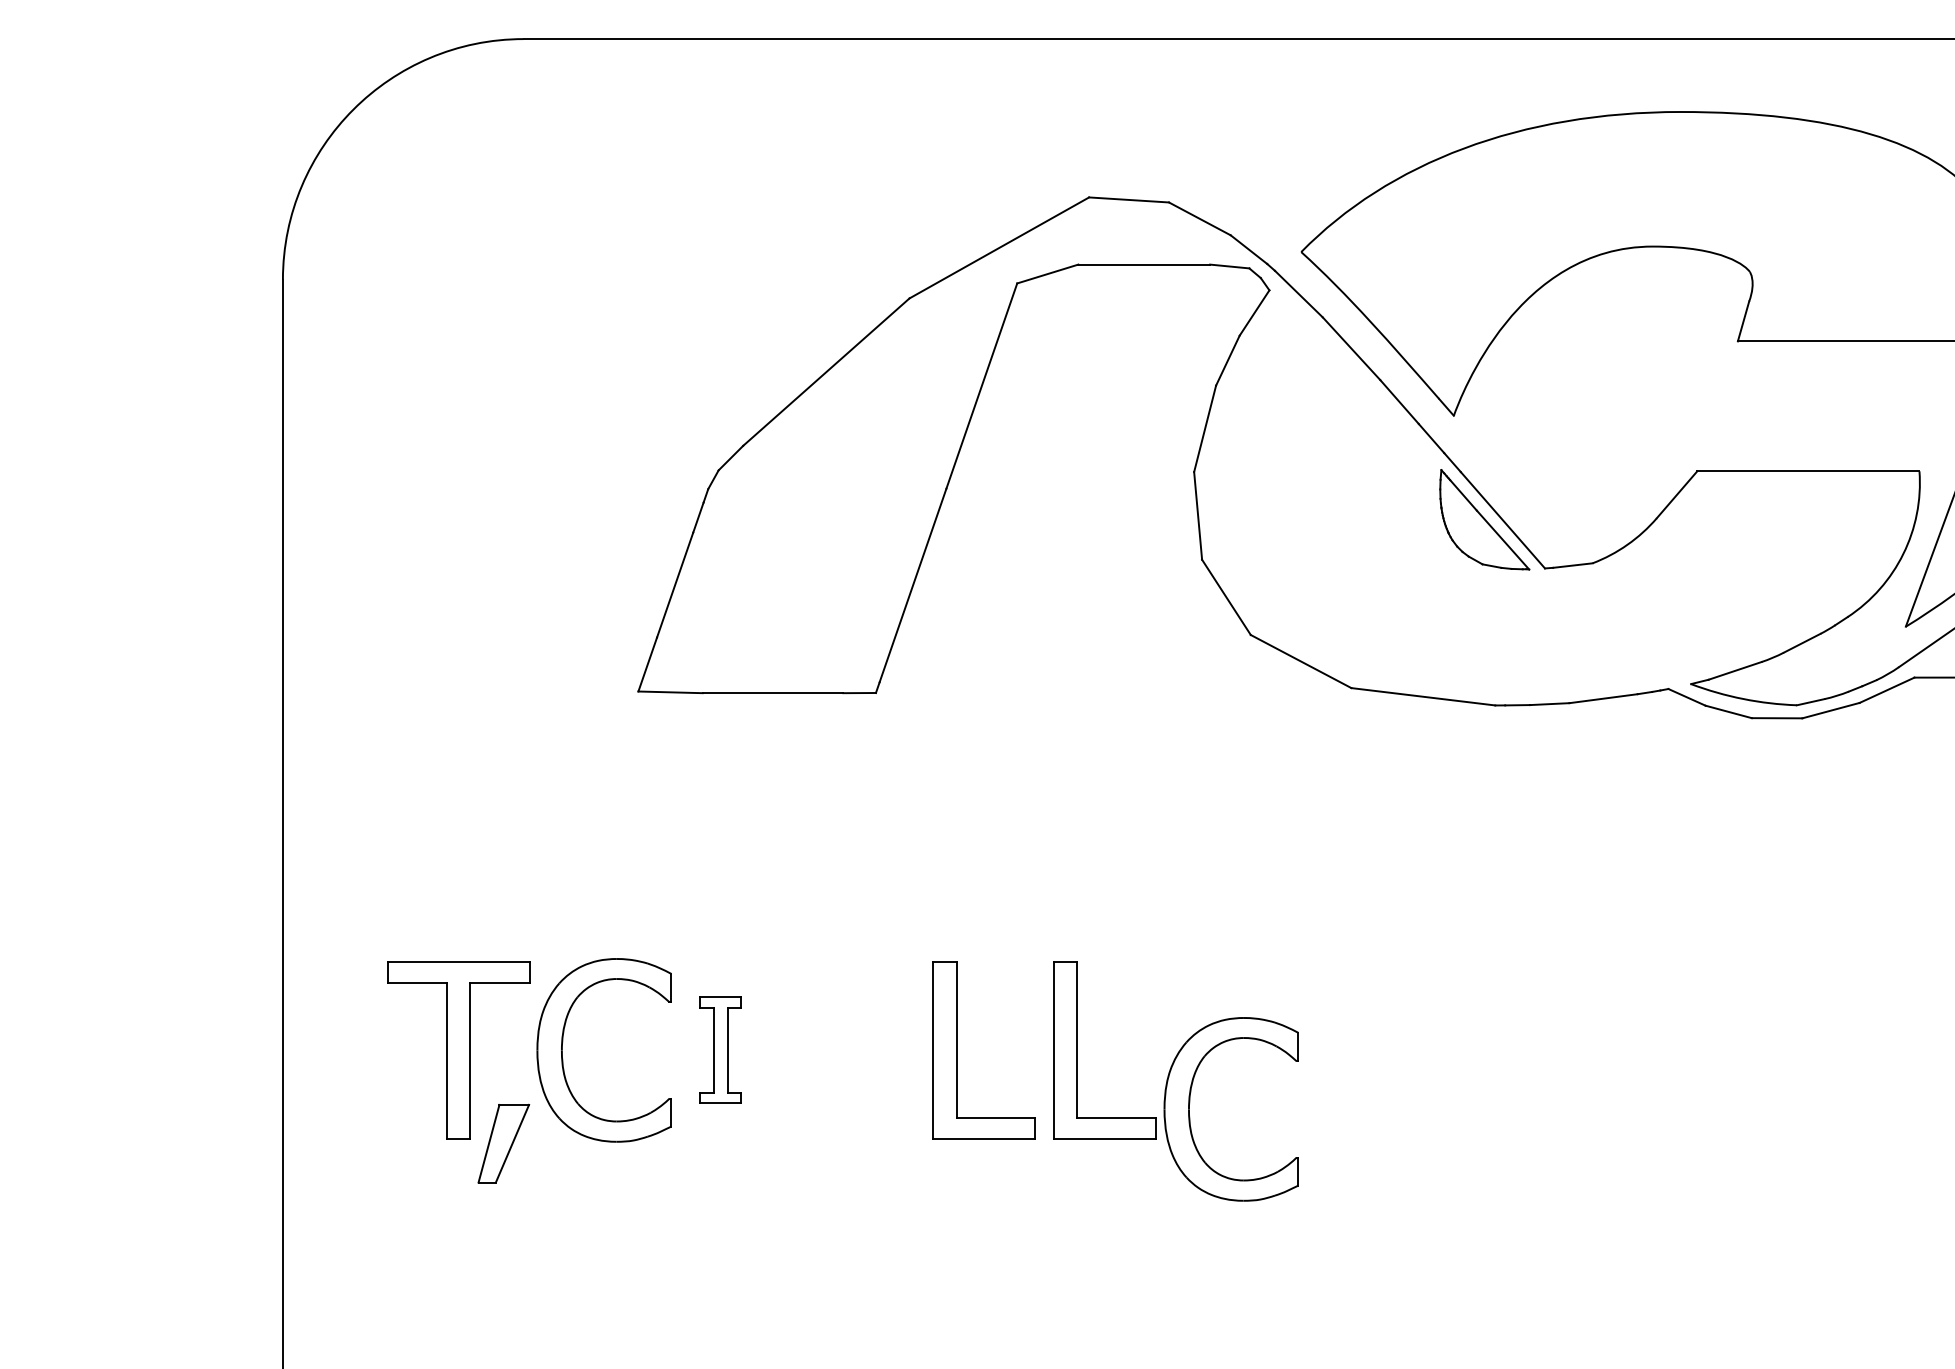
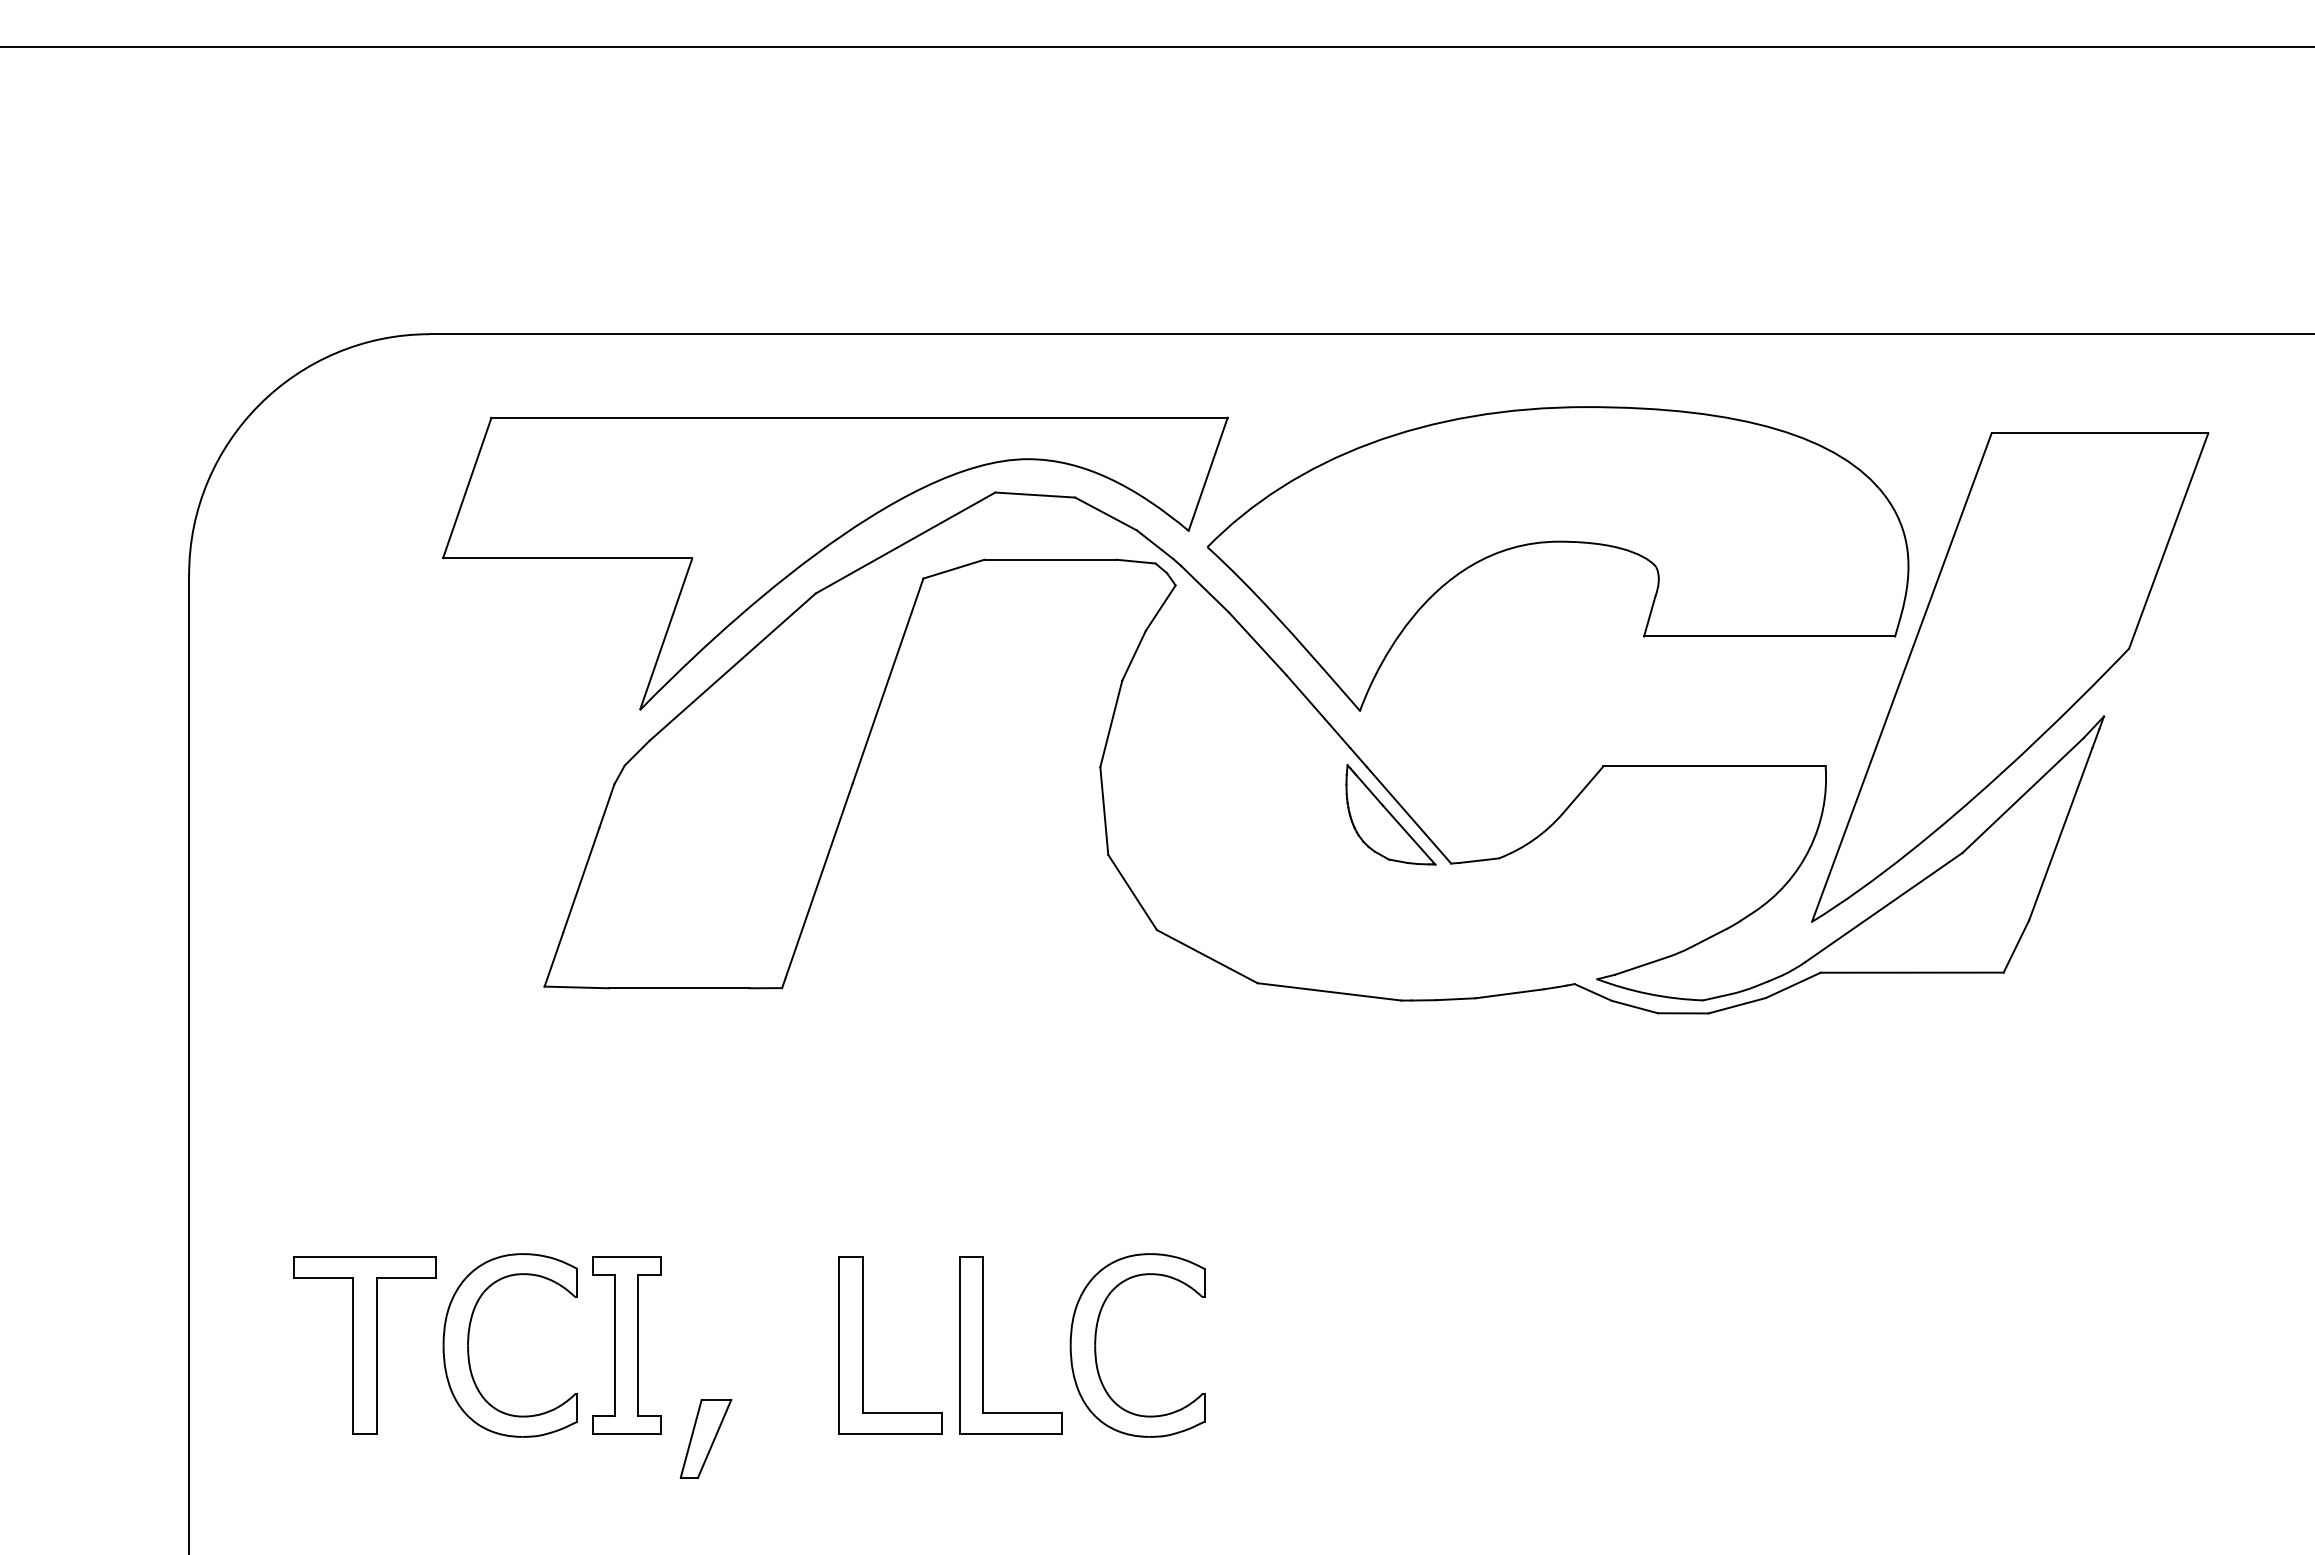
part: (917, 255) -> (823, 550), added
part: (720, 1050) -> (626, 1345), size x1.67
part: (1190, 1109) -> (1096, 1345), moved
part: (503, 1143) -> (705, 1438), moved

